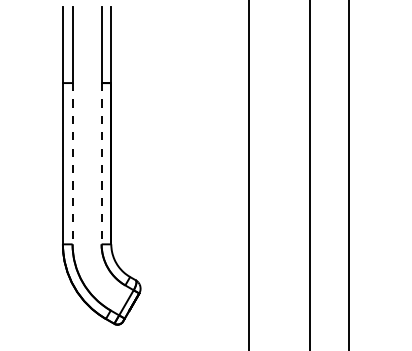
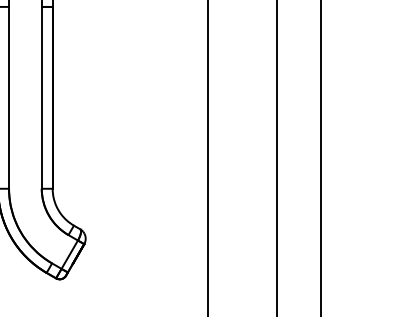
line: (72, 163) -> (8, 97), dashed -> solid
line: (101, 163) -> (41, 97), dashed -> solid

